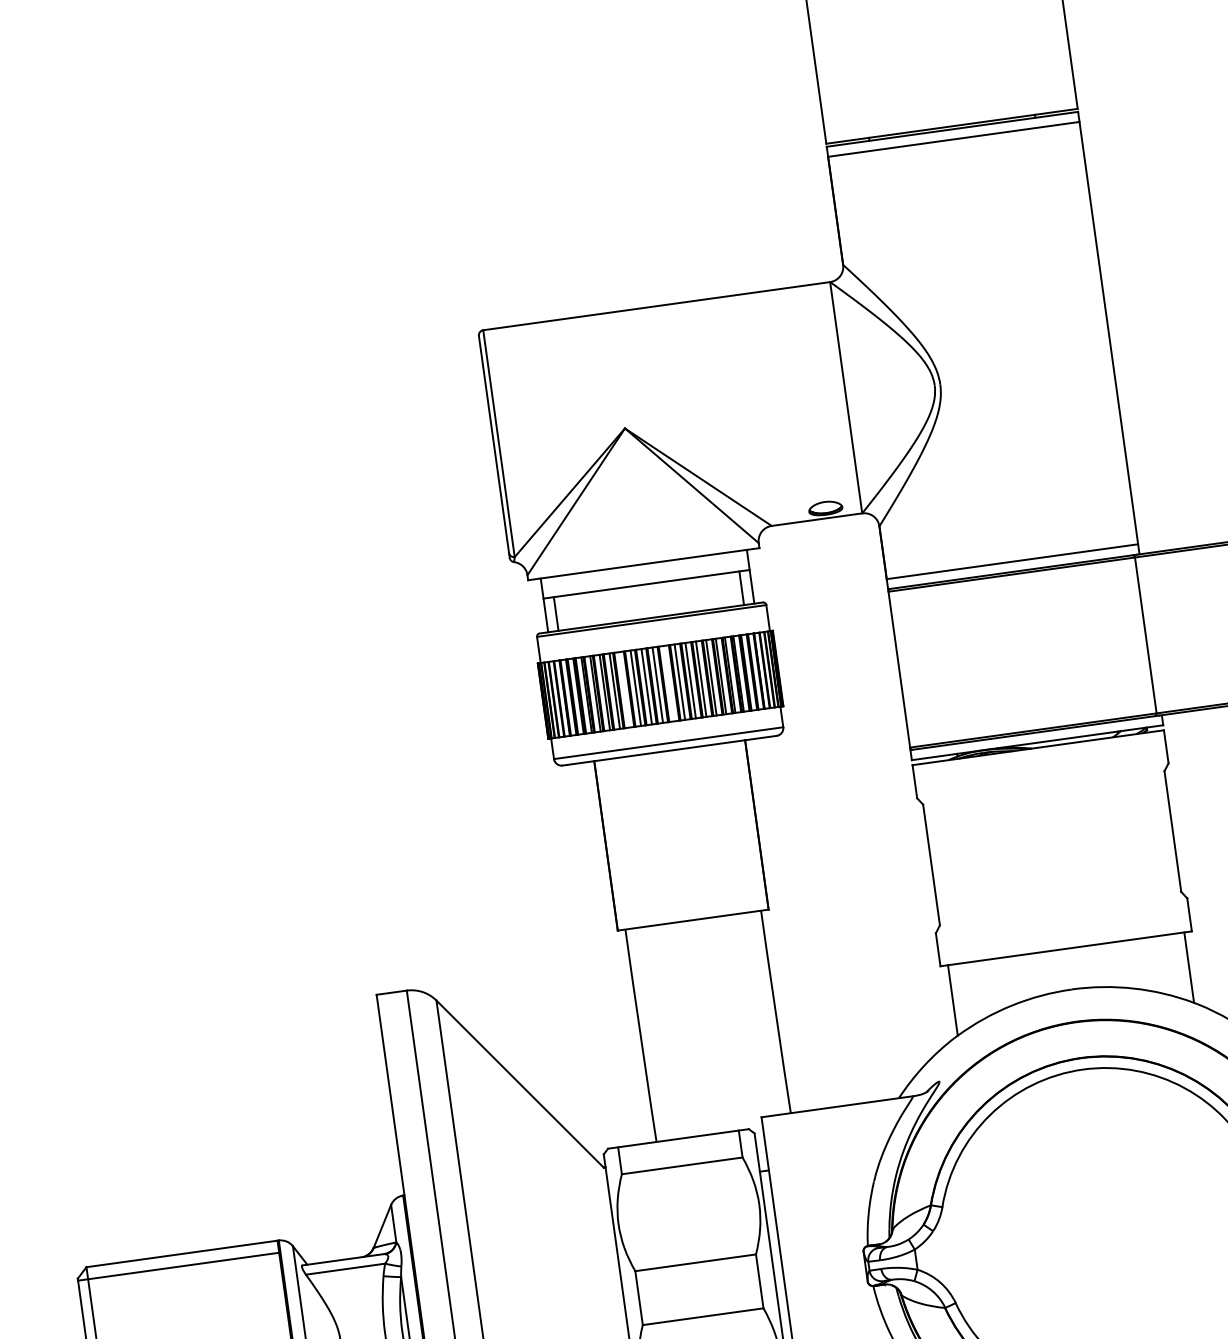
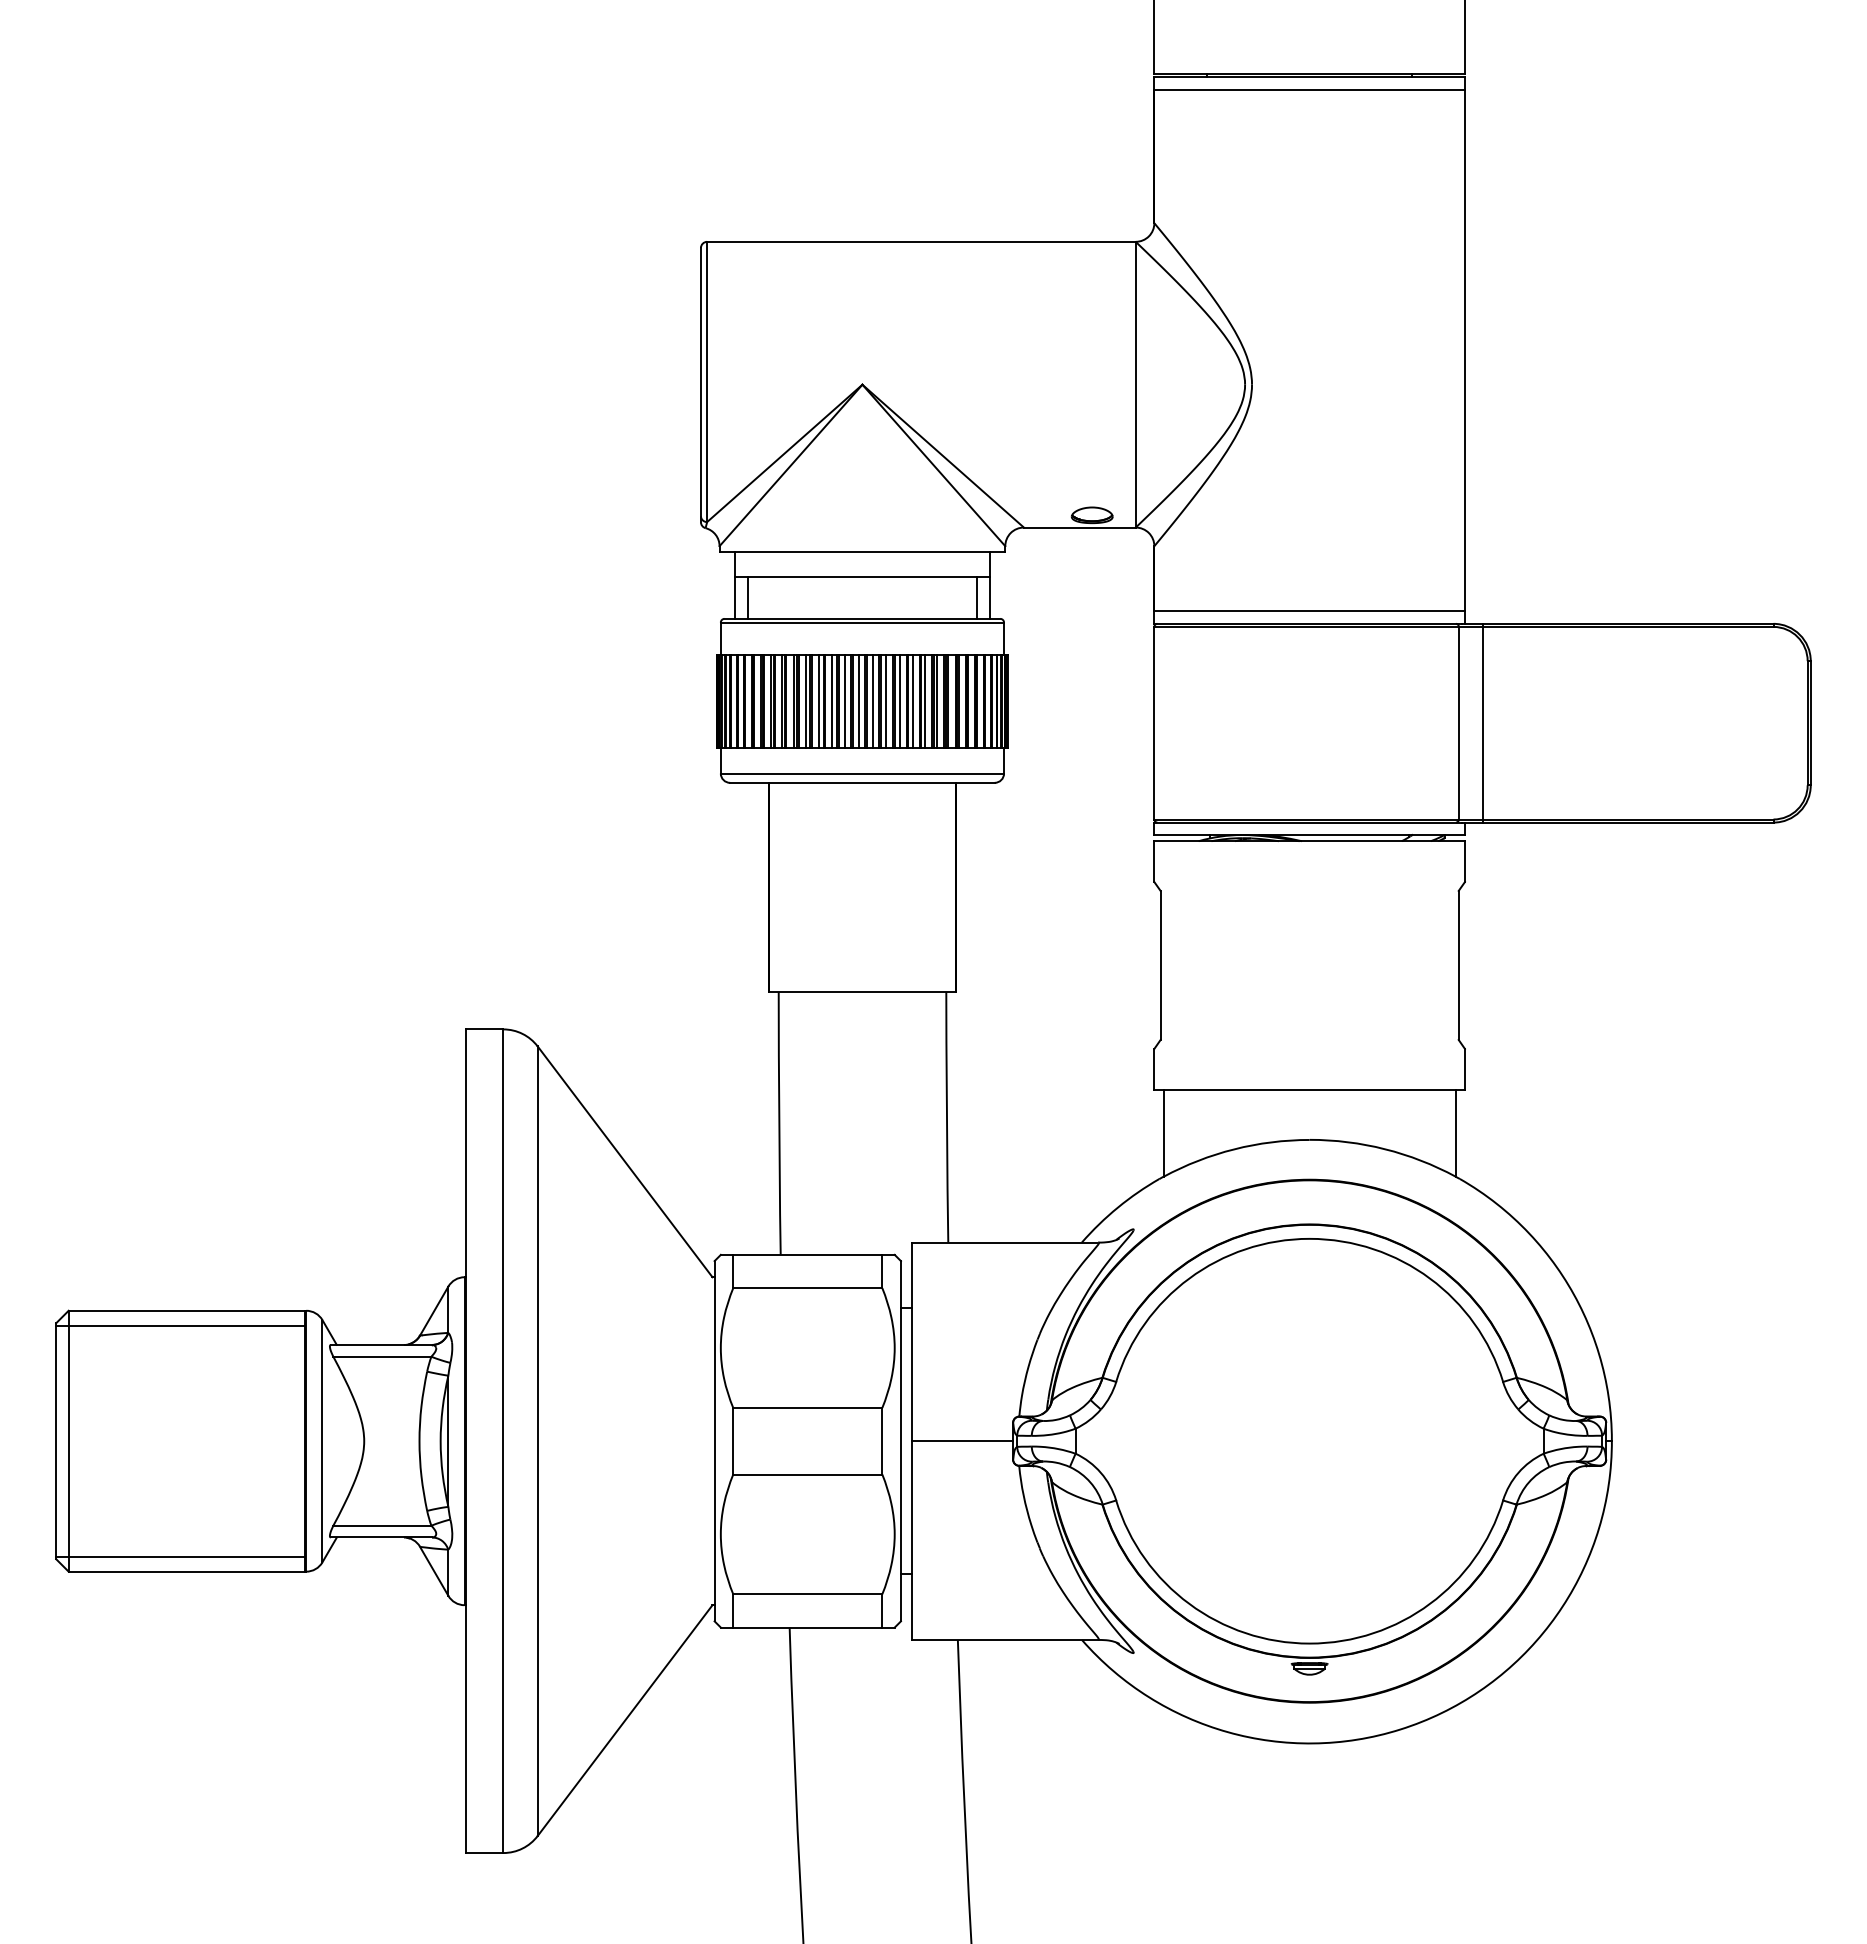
line: (1164, 632) -> (1482, 722), added
line: (668, 683) -> (872, 701), added
line: (625, 689) -> (818, 701), added
line: (824, 1272) -> (962, 1441), added

